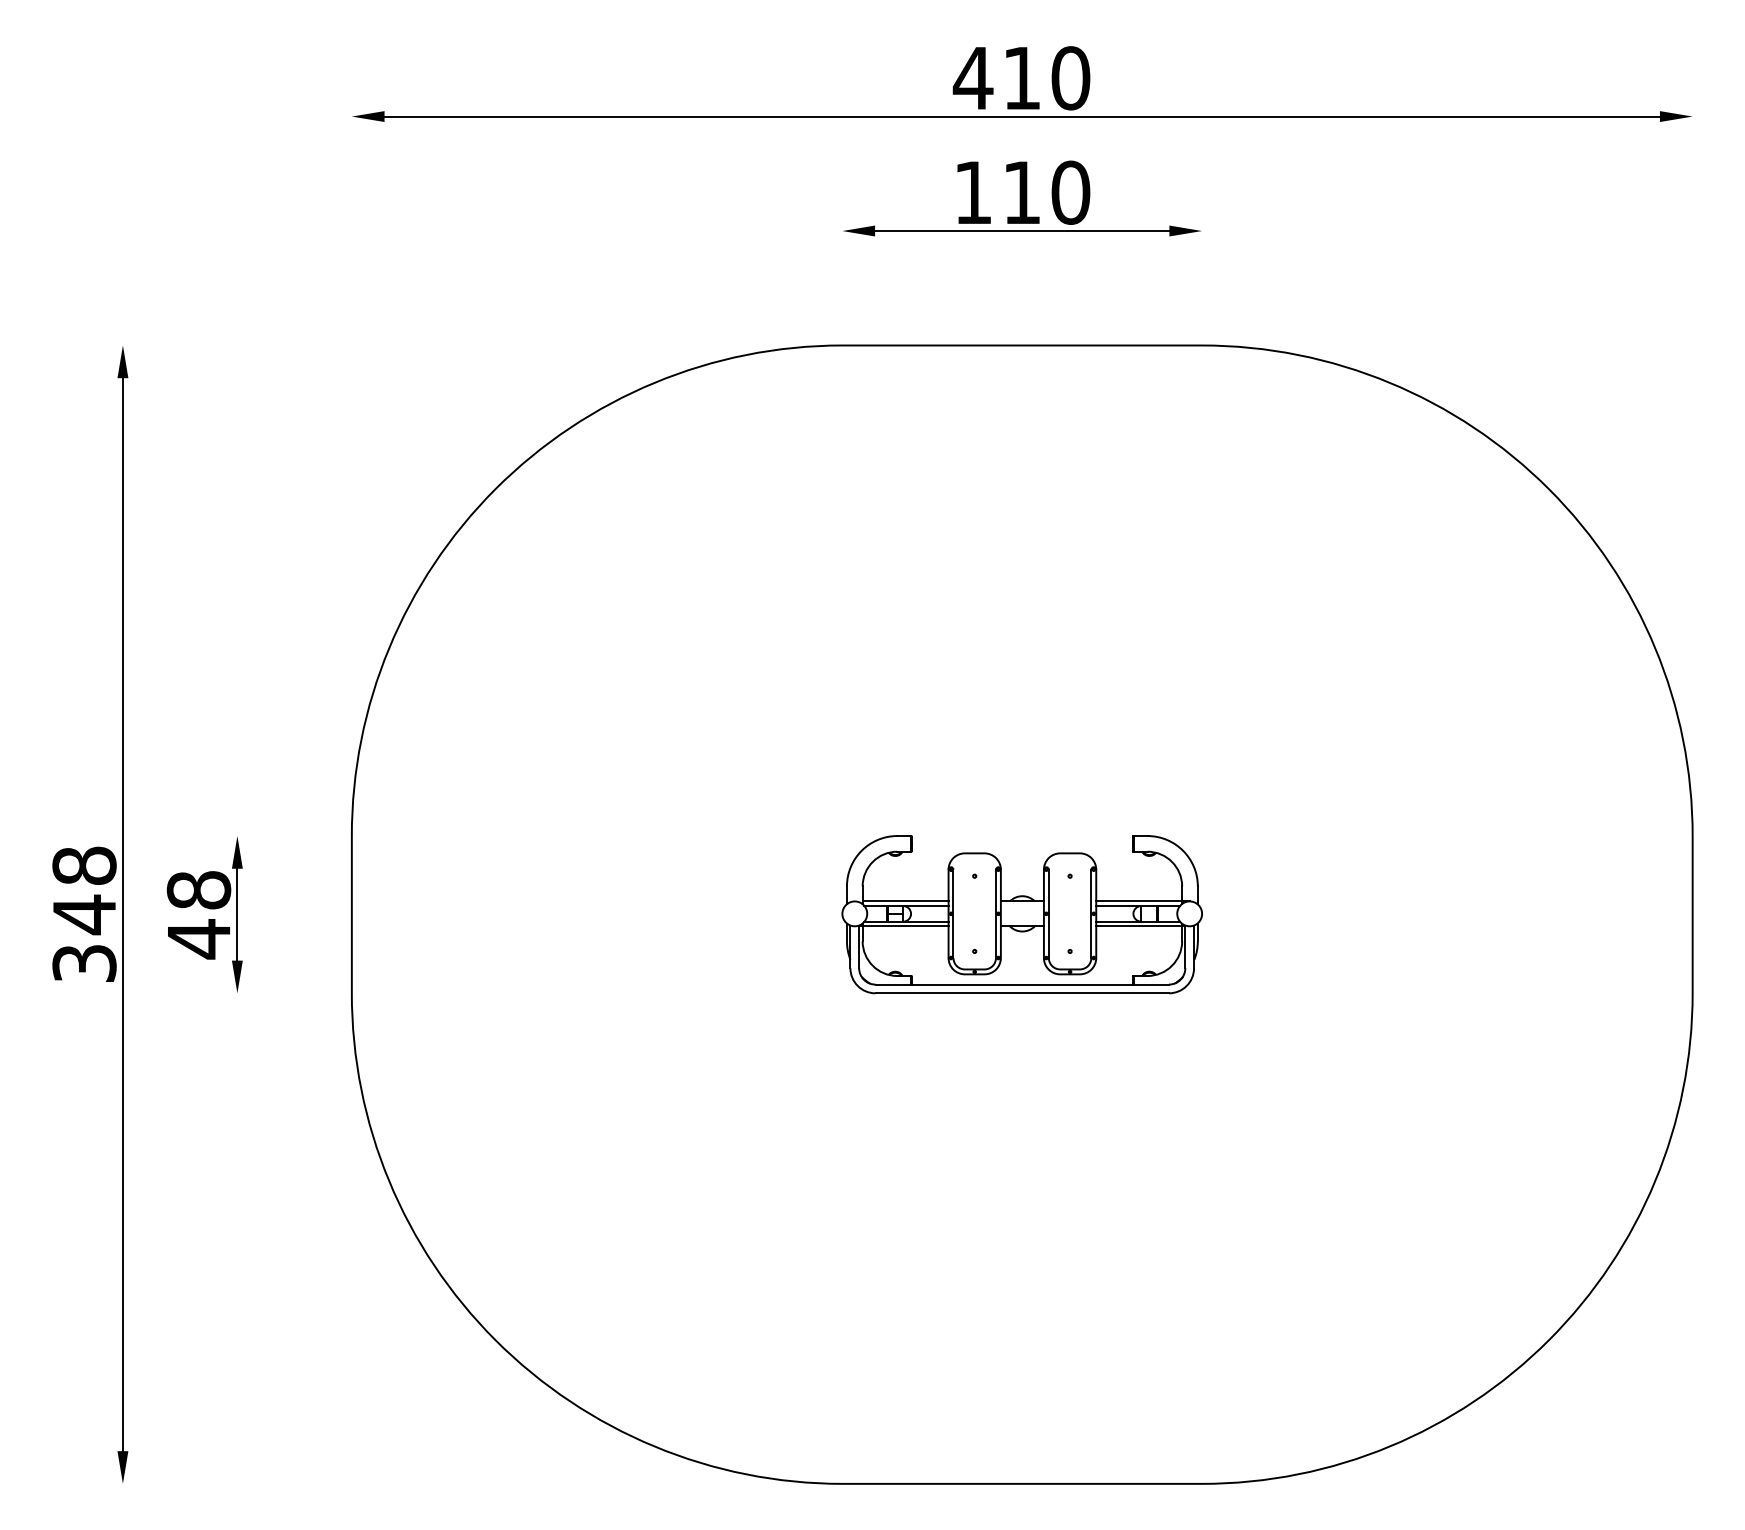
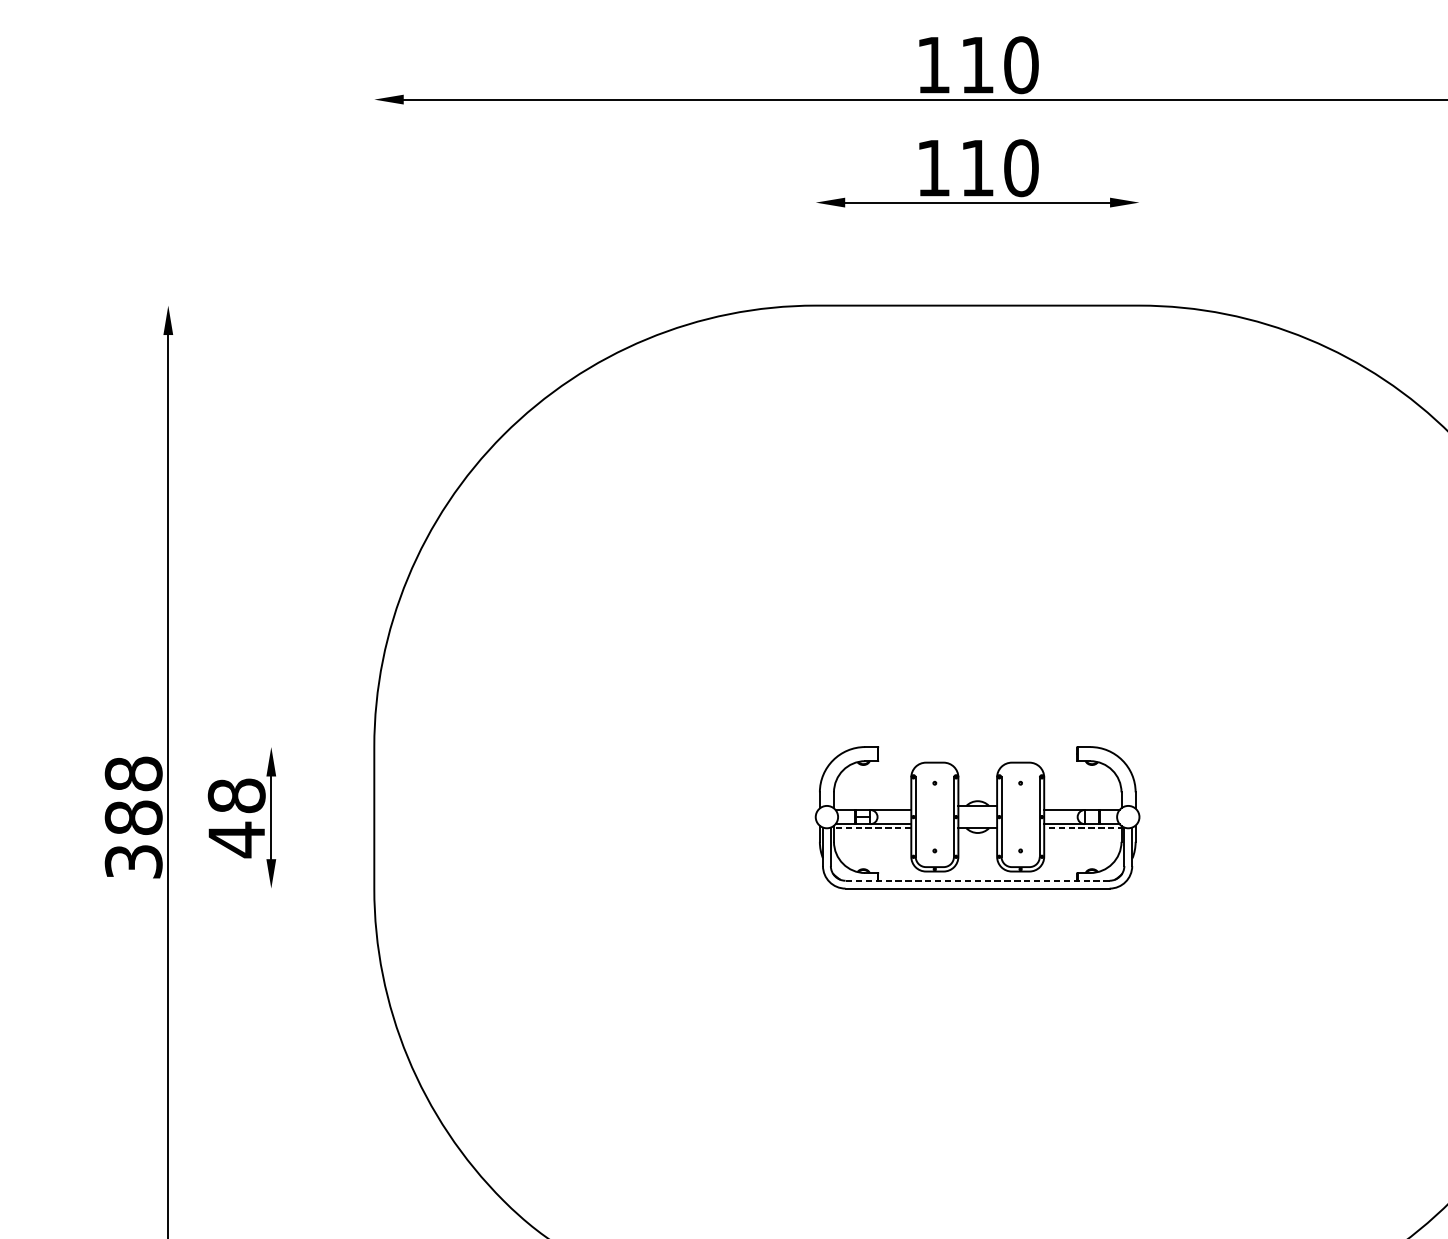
text: (972, 78) -> (932, 65), 410 -> 110
line: (905, 901) -> (872, 805), removed
line: (1142, 901) -> (1085, 805), removed
text: (84, 914) -> (133, 817), 348 -> 388
line: (903, 926) -> (870, 828), solid -> dashed
line: (1140, 926) -> (1084, 828), solid -> dashed
line: (1022, 984) -> (977, 880), solid -> dashed

